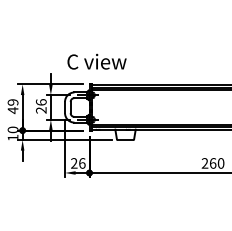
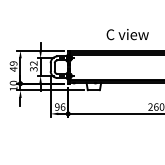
text: (96, 61) -> (127, 34), moved
text: (41, 106) -> (33, 66), 26 -> 32
text: (74, 163) -> (57, 107), 26 -> 96

